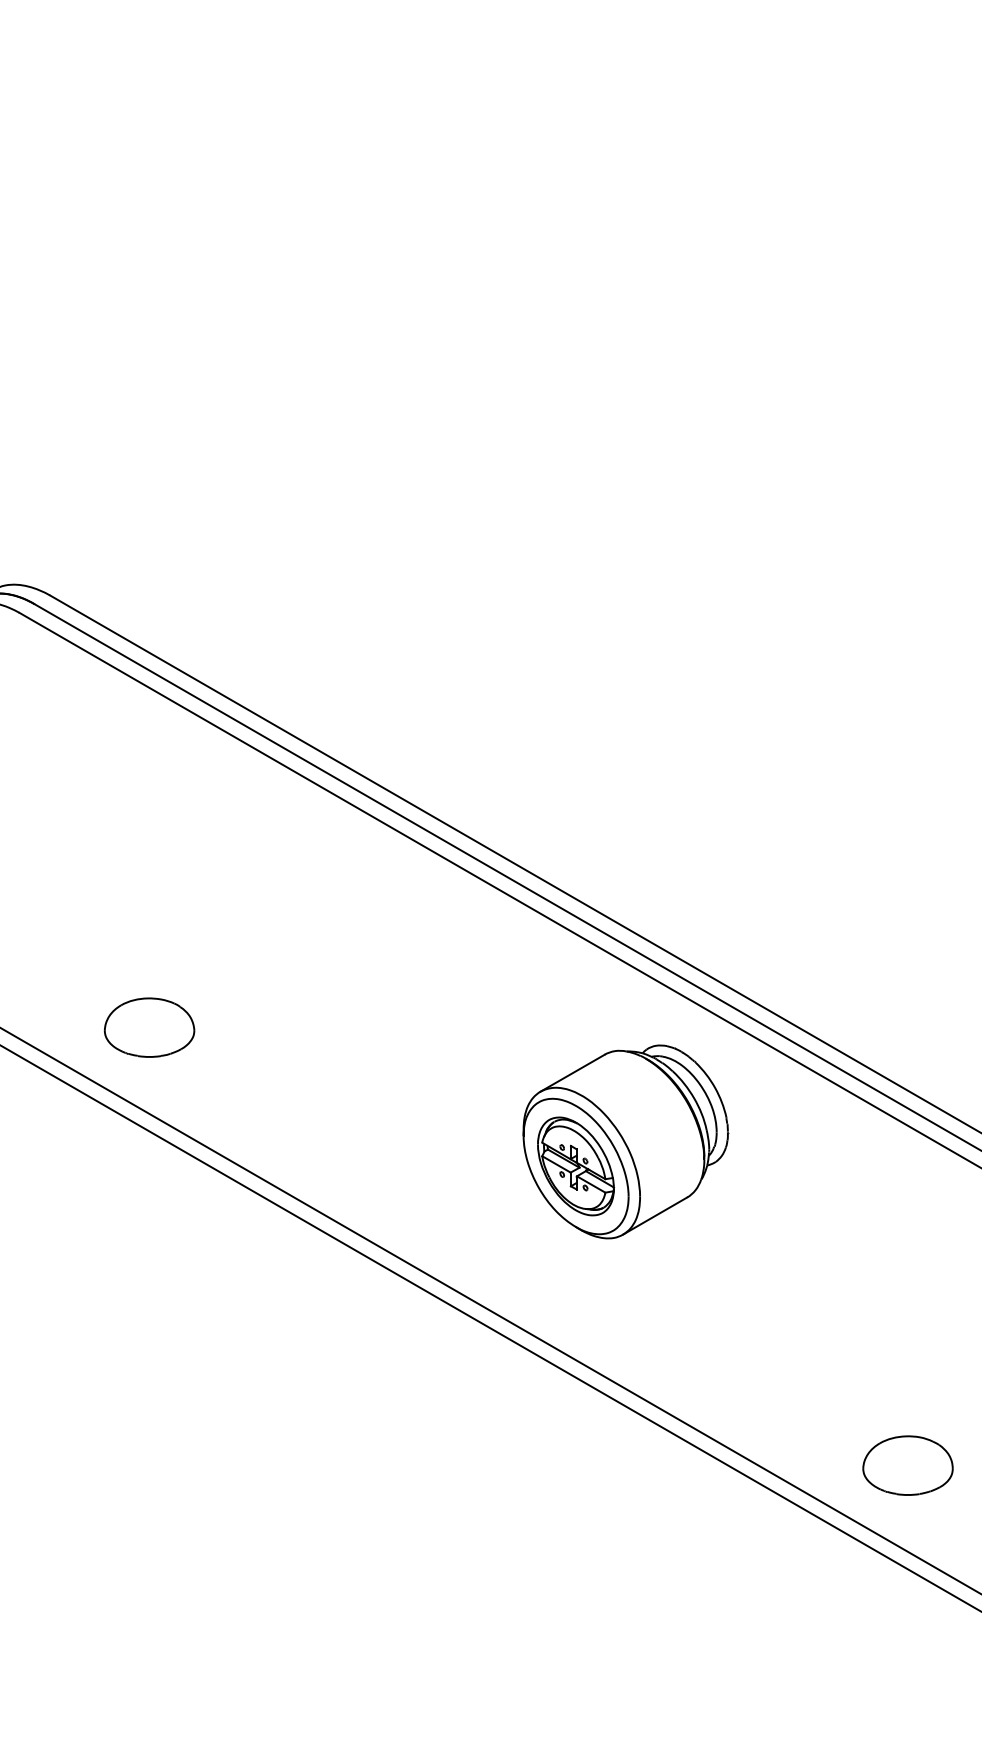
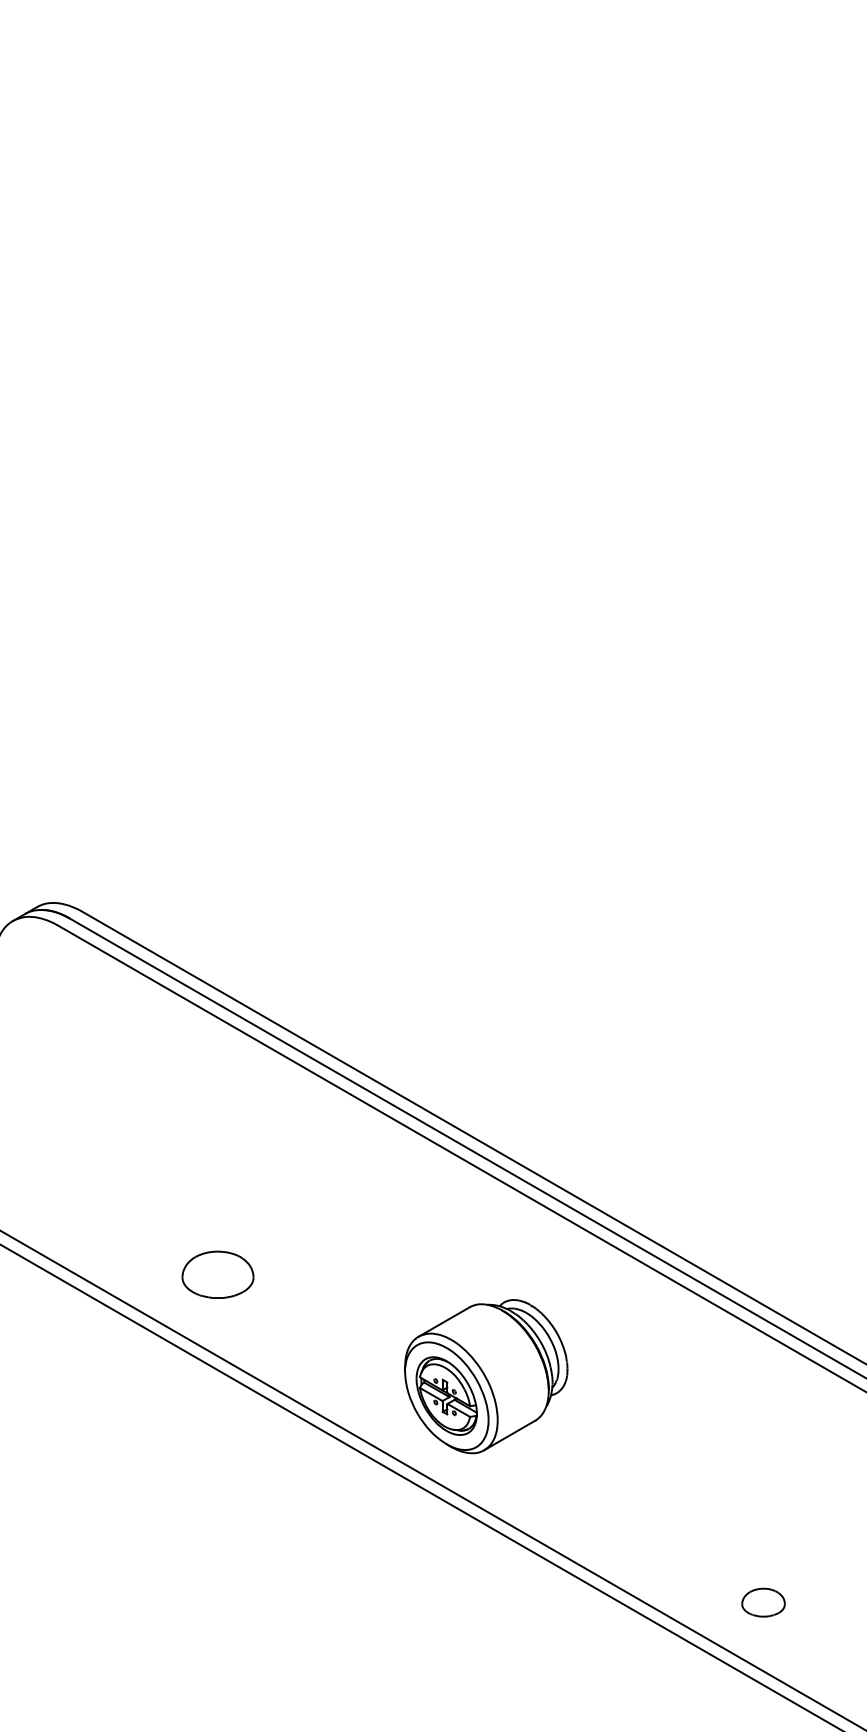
part: (148, 1027) -> (217, 1274), moved
part: (625, 1141) -> (486, 1376), moved
part: (907, 1465) -> (763, 1602), size x0.6

